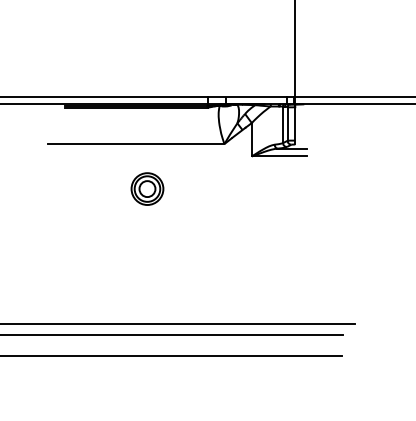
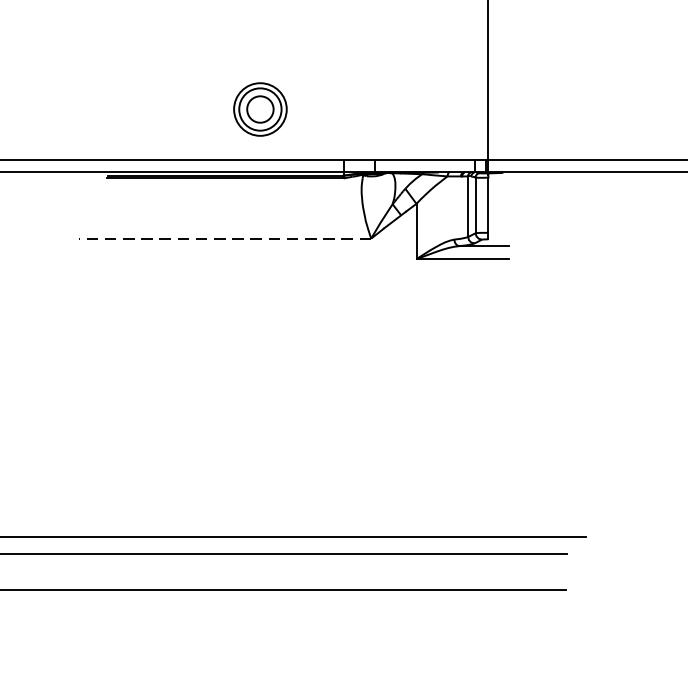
line: (135, 144) -> (224, 239), solid -> dashed
part: (147, 188) -> (260, 108), moved

